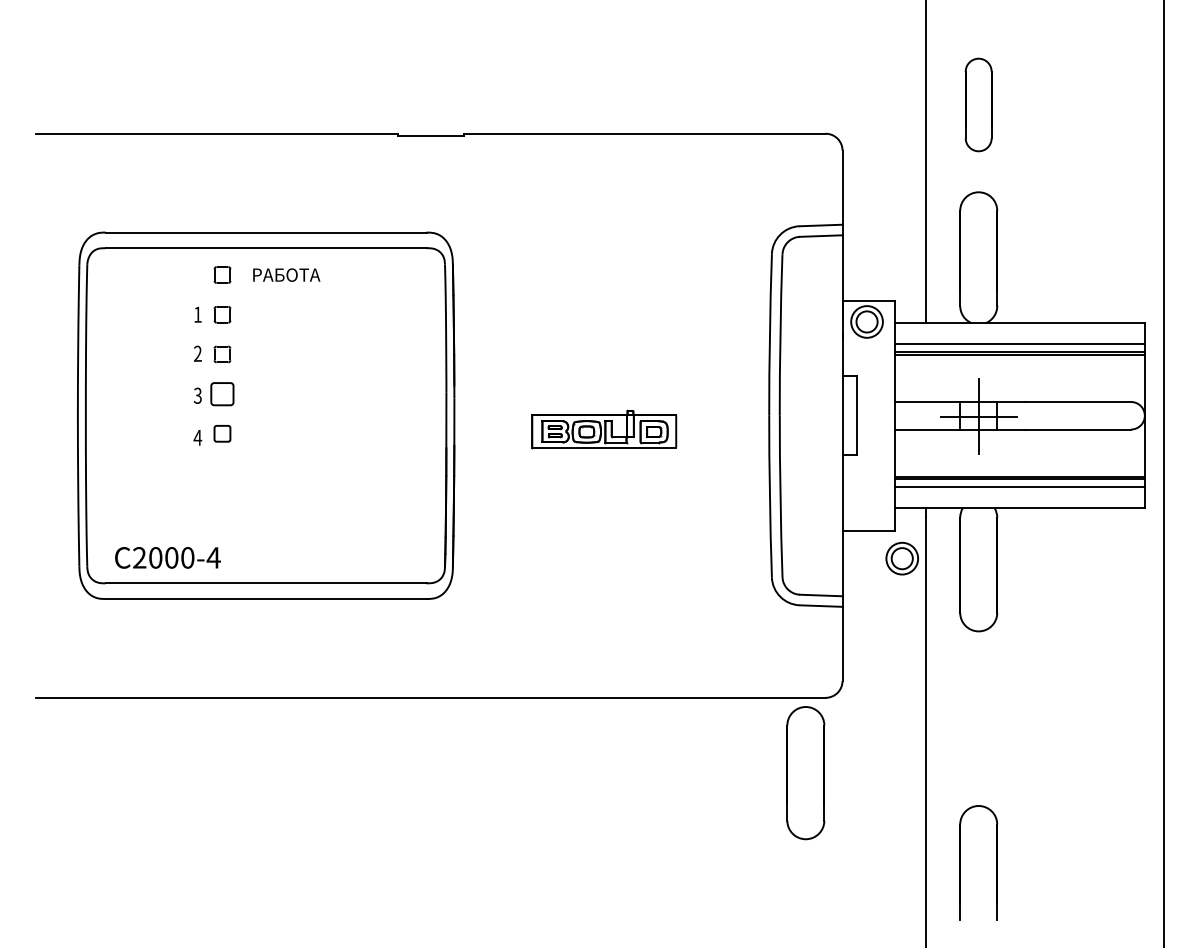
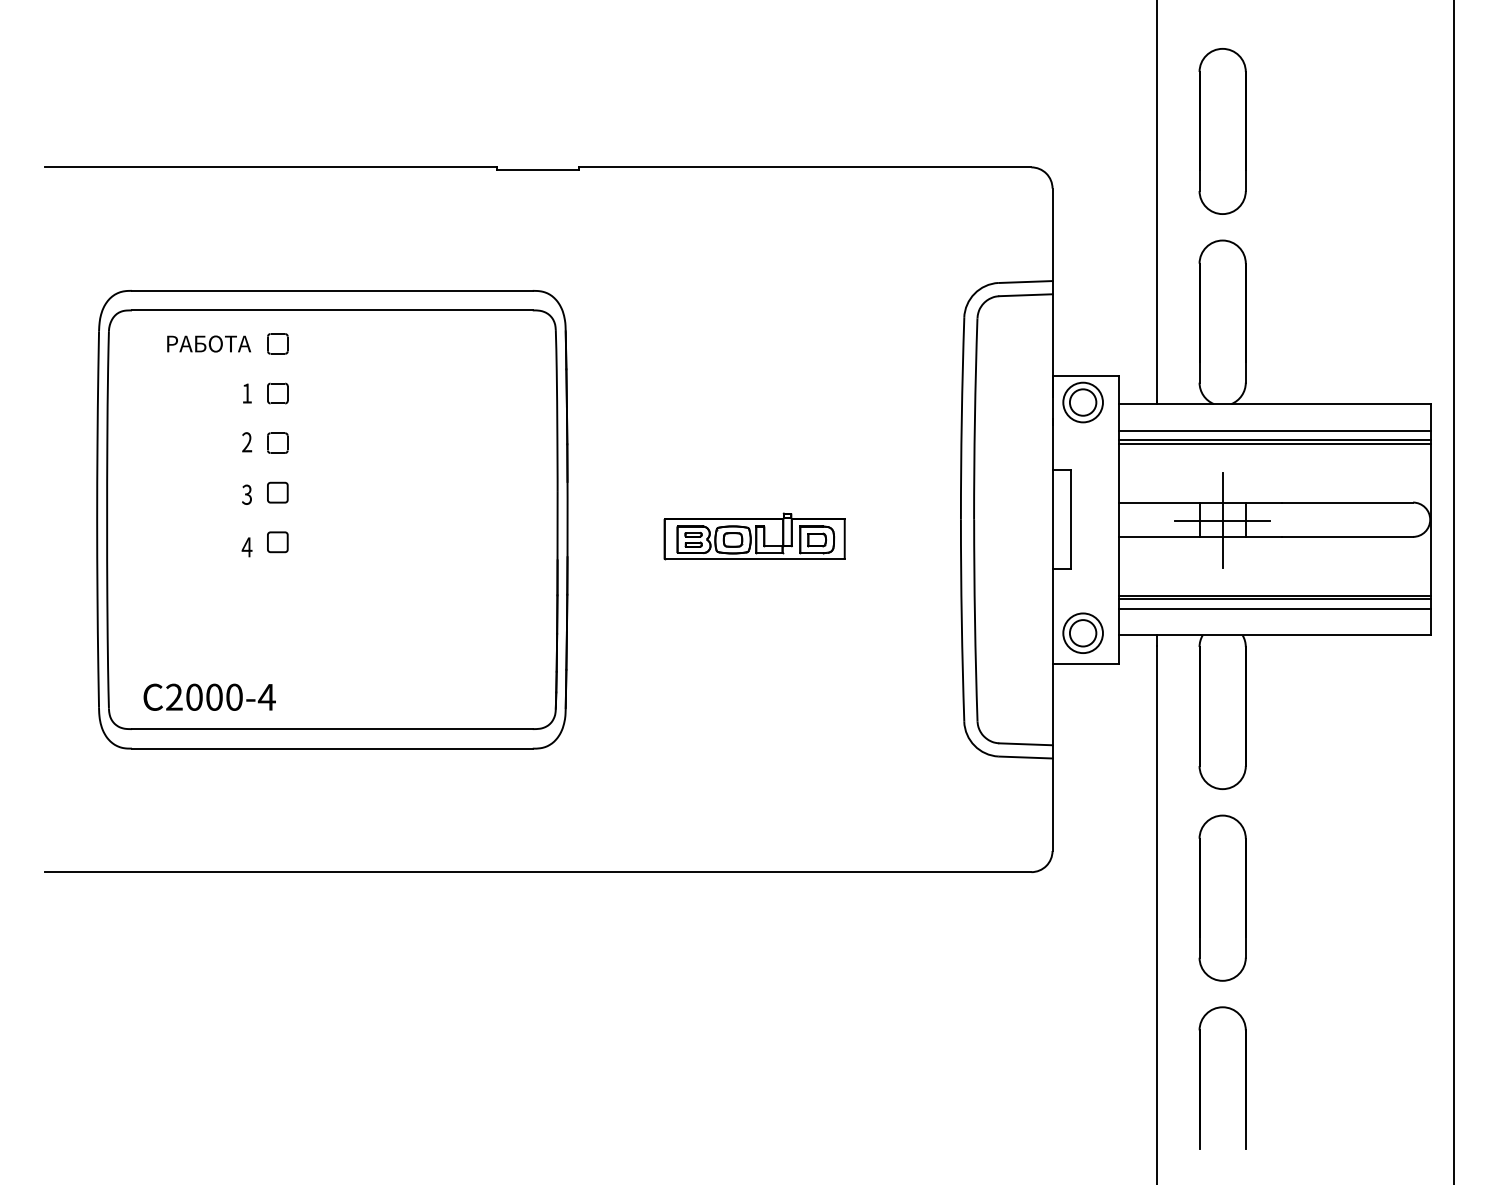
part: (978, 105) -> (1222, 131), size x1.43
text: (286, 274) -> (208, 343), moved
part: (222, 393) -> (277, 492), size x0.71
part: (901, 558) -> (1082, 632), moved
part: (805, 772) -> (1222, 897), moved

